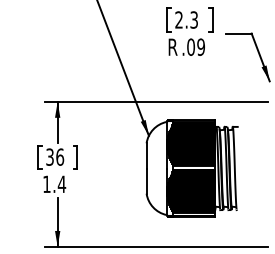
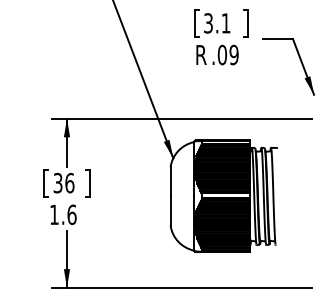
text: (186, 20) -> (217, 23), 2.3 -> 3.1
text: (61, 184) -> (71, 214), 1.4 -> 1.6

